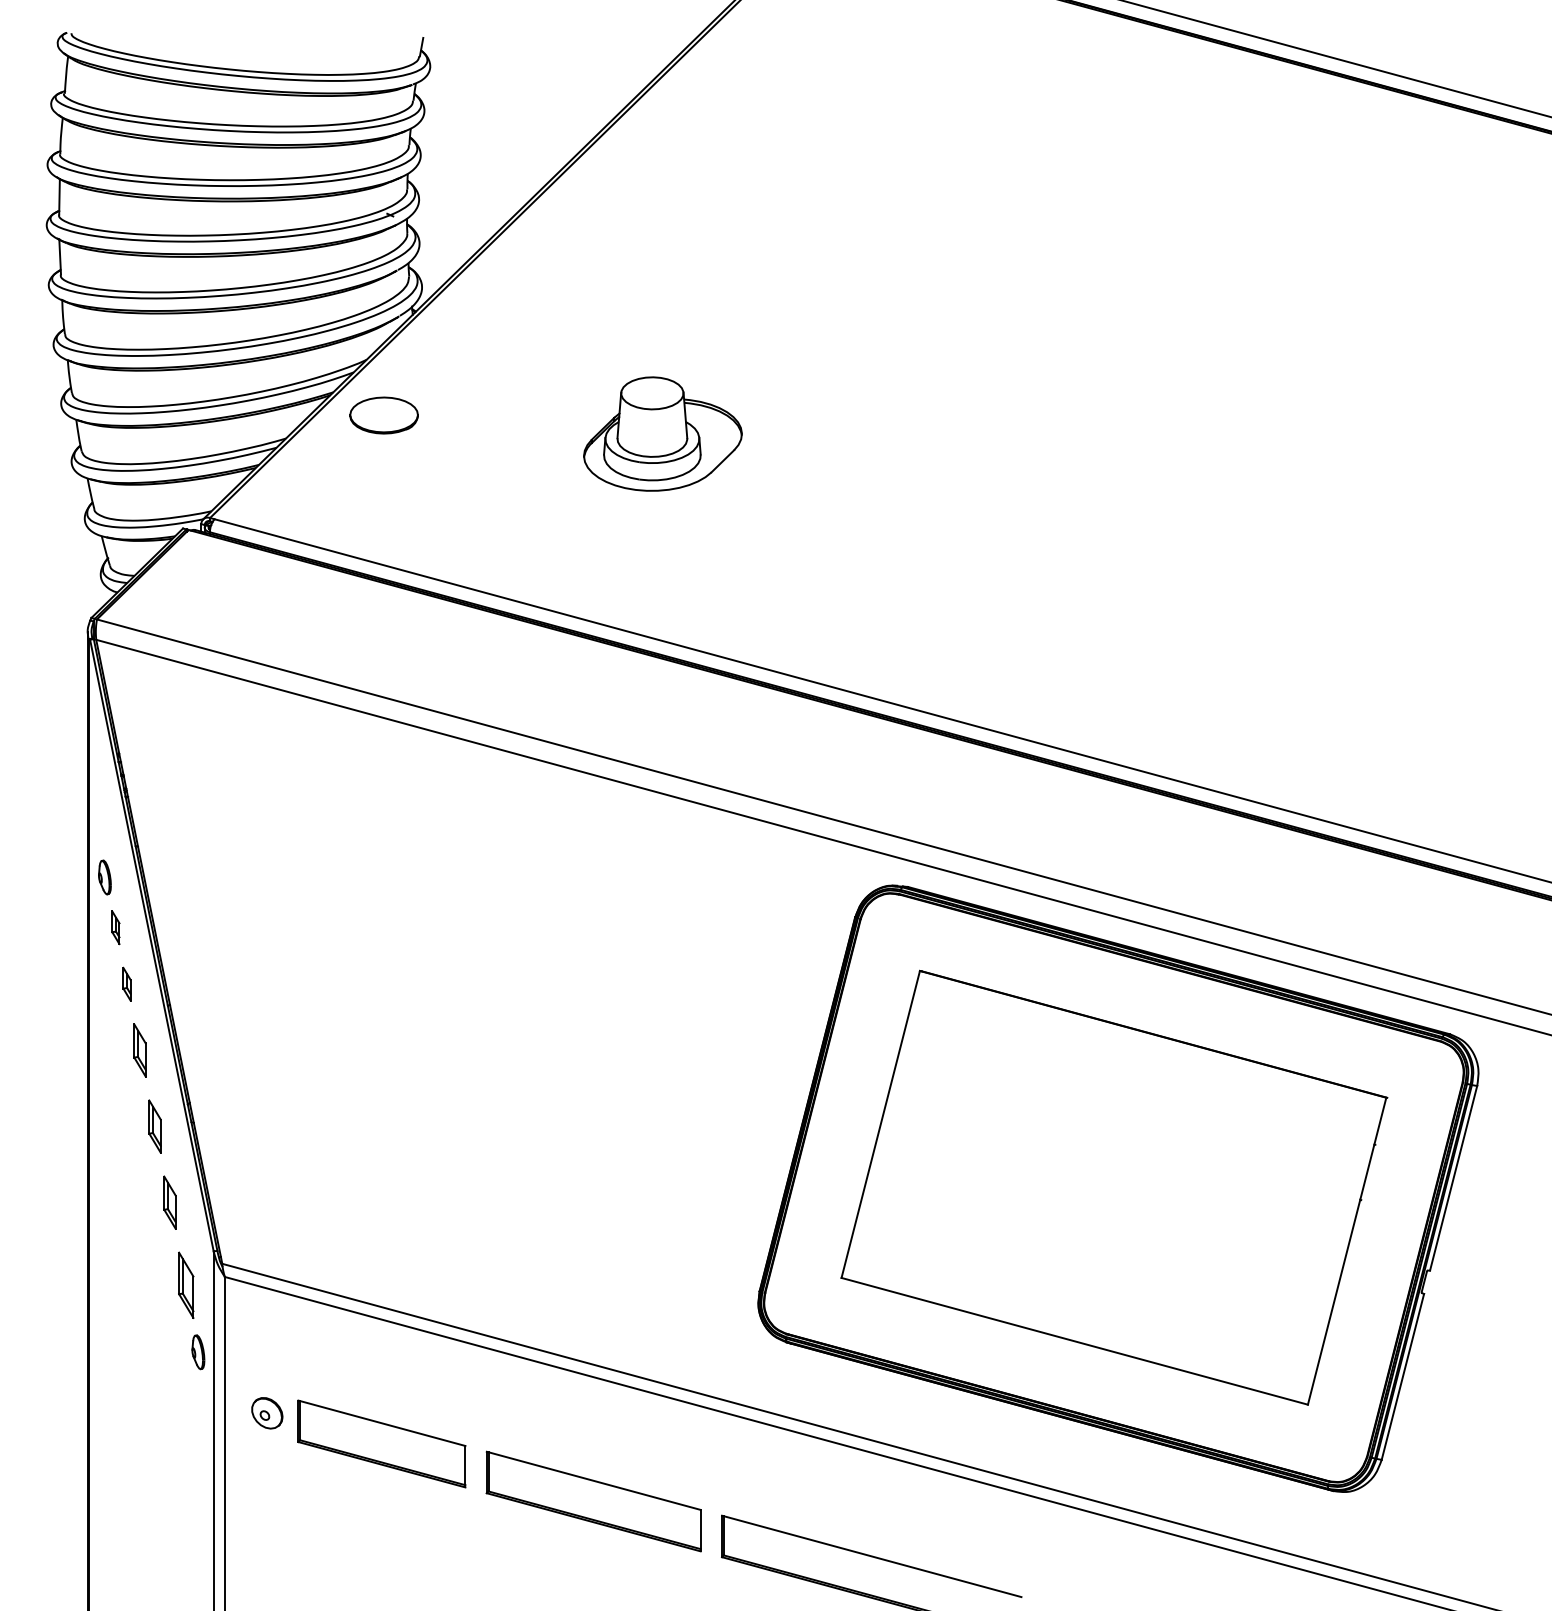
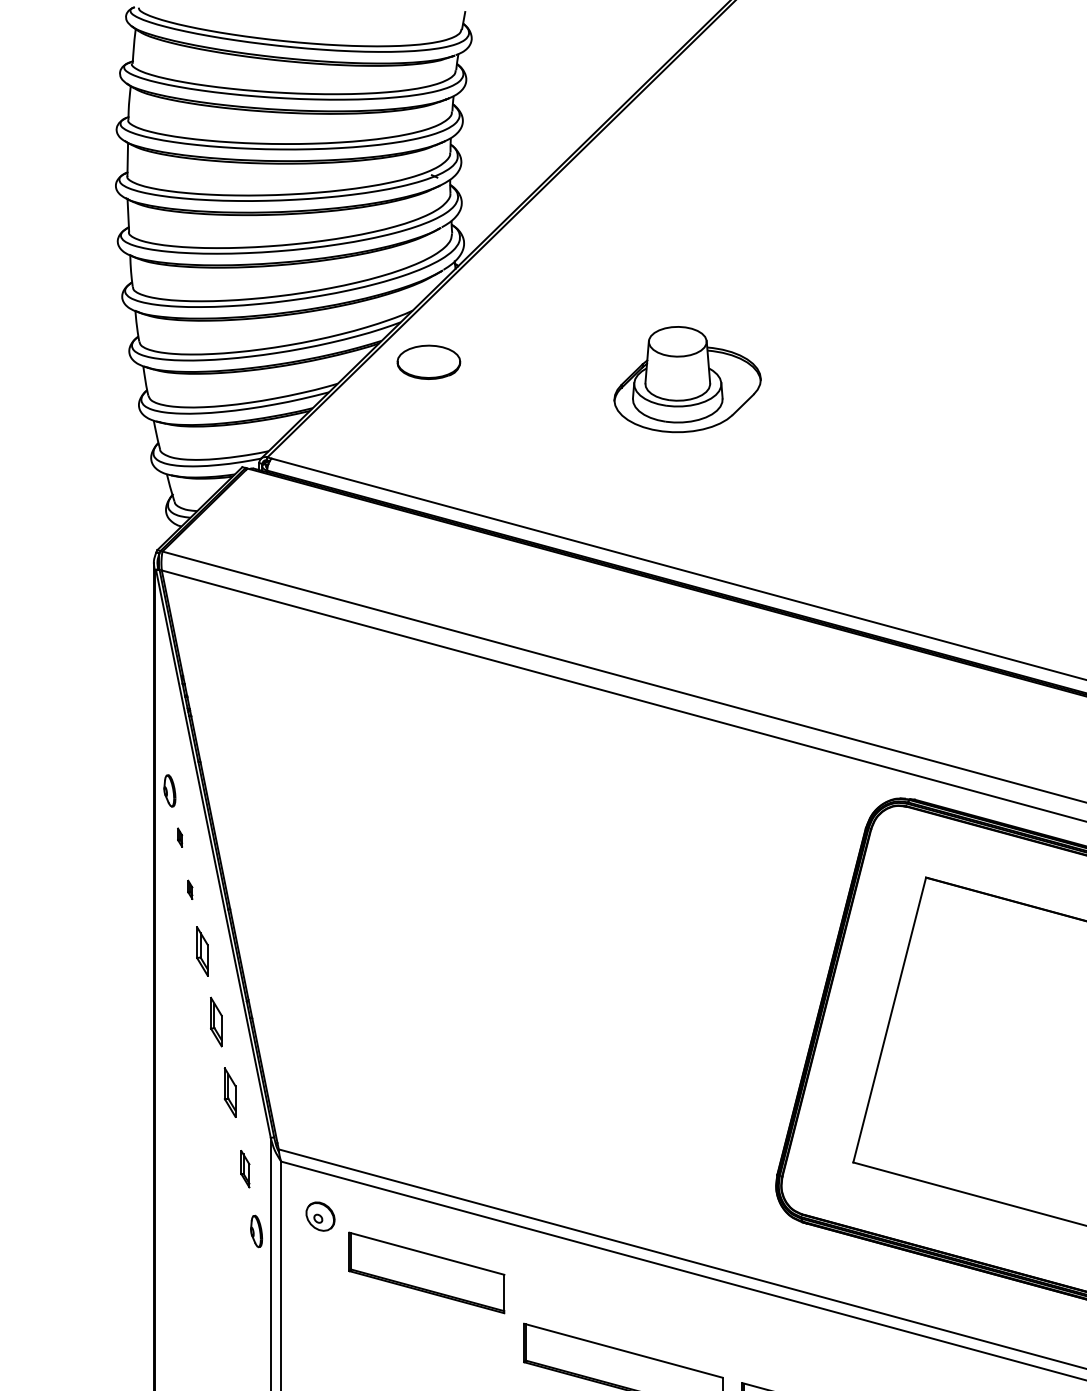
part: (115, 927) -> (179, 837), size x0.6
part: (126, 983) -> (189, 889), size x0.6
part: (186, 1284) -> (245, 1168), size x0.6
part: (267, 1413) -> (320, 1216), moved
part: (381, 1443) -> (426, 1272), moved

